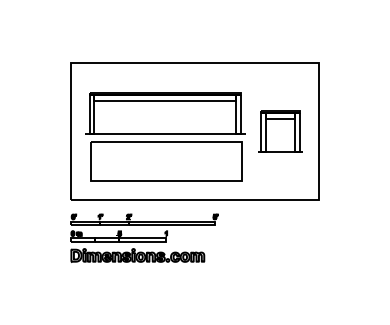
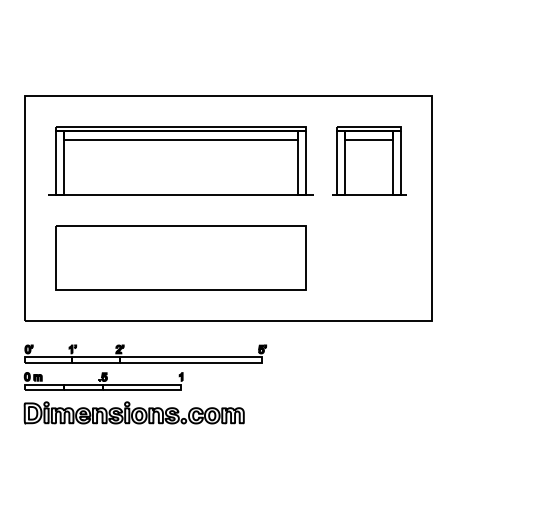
part: (165, 113) -> (181, 160), moved
part: (280, 131) -> (369, 160), moved

